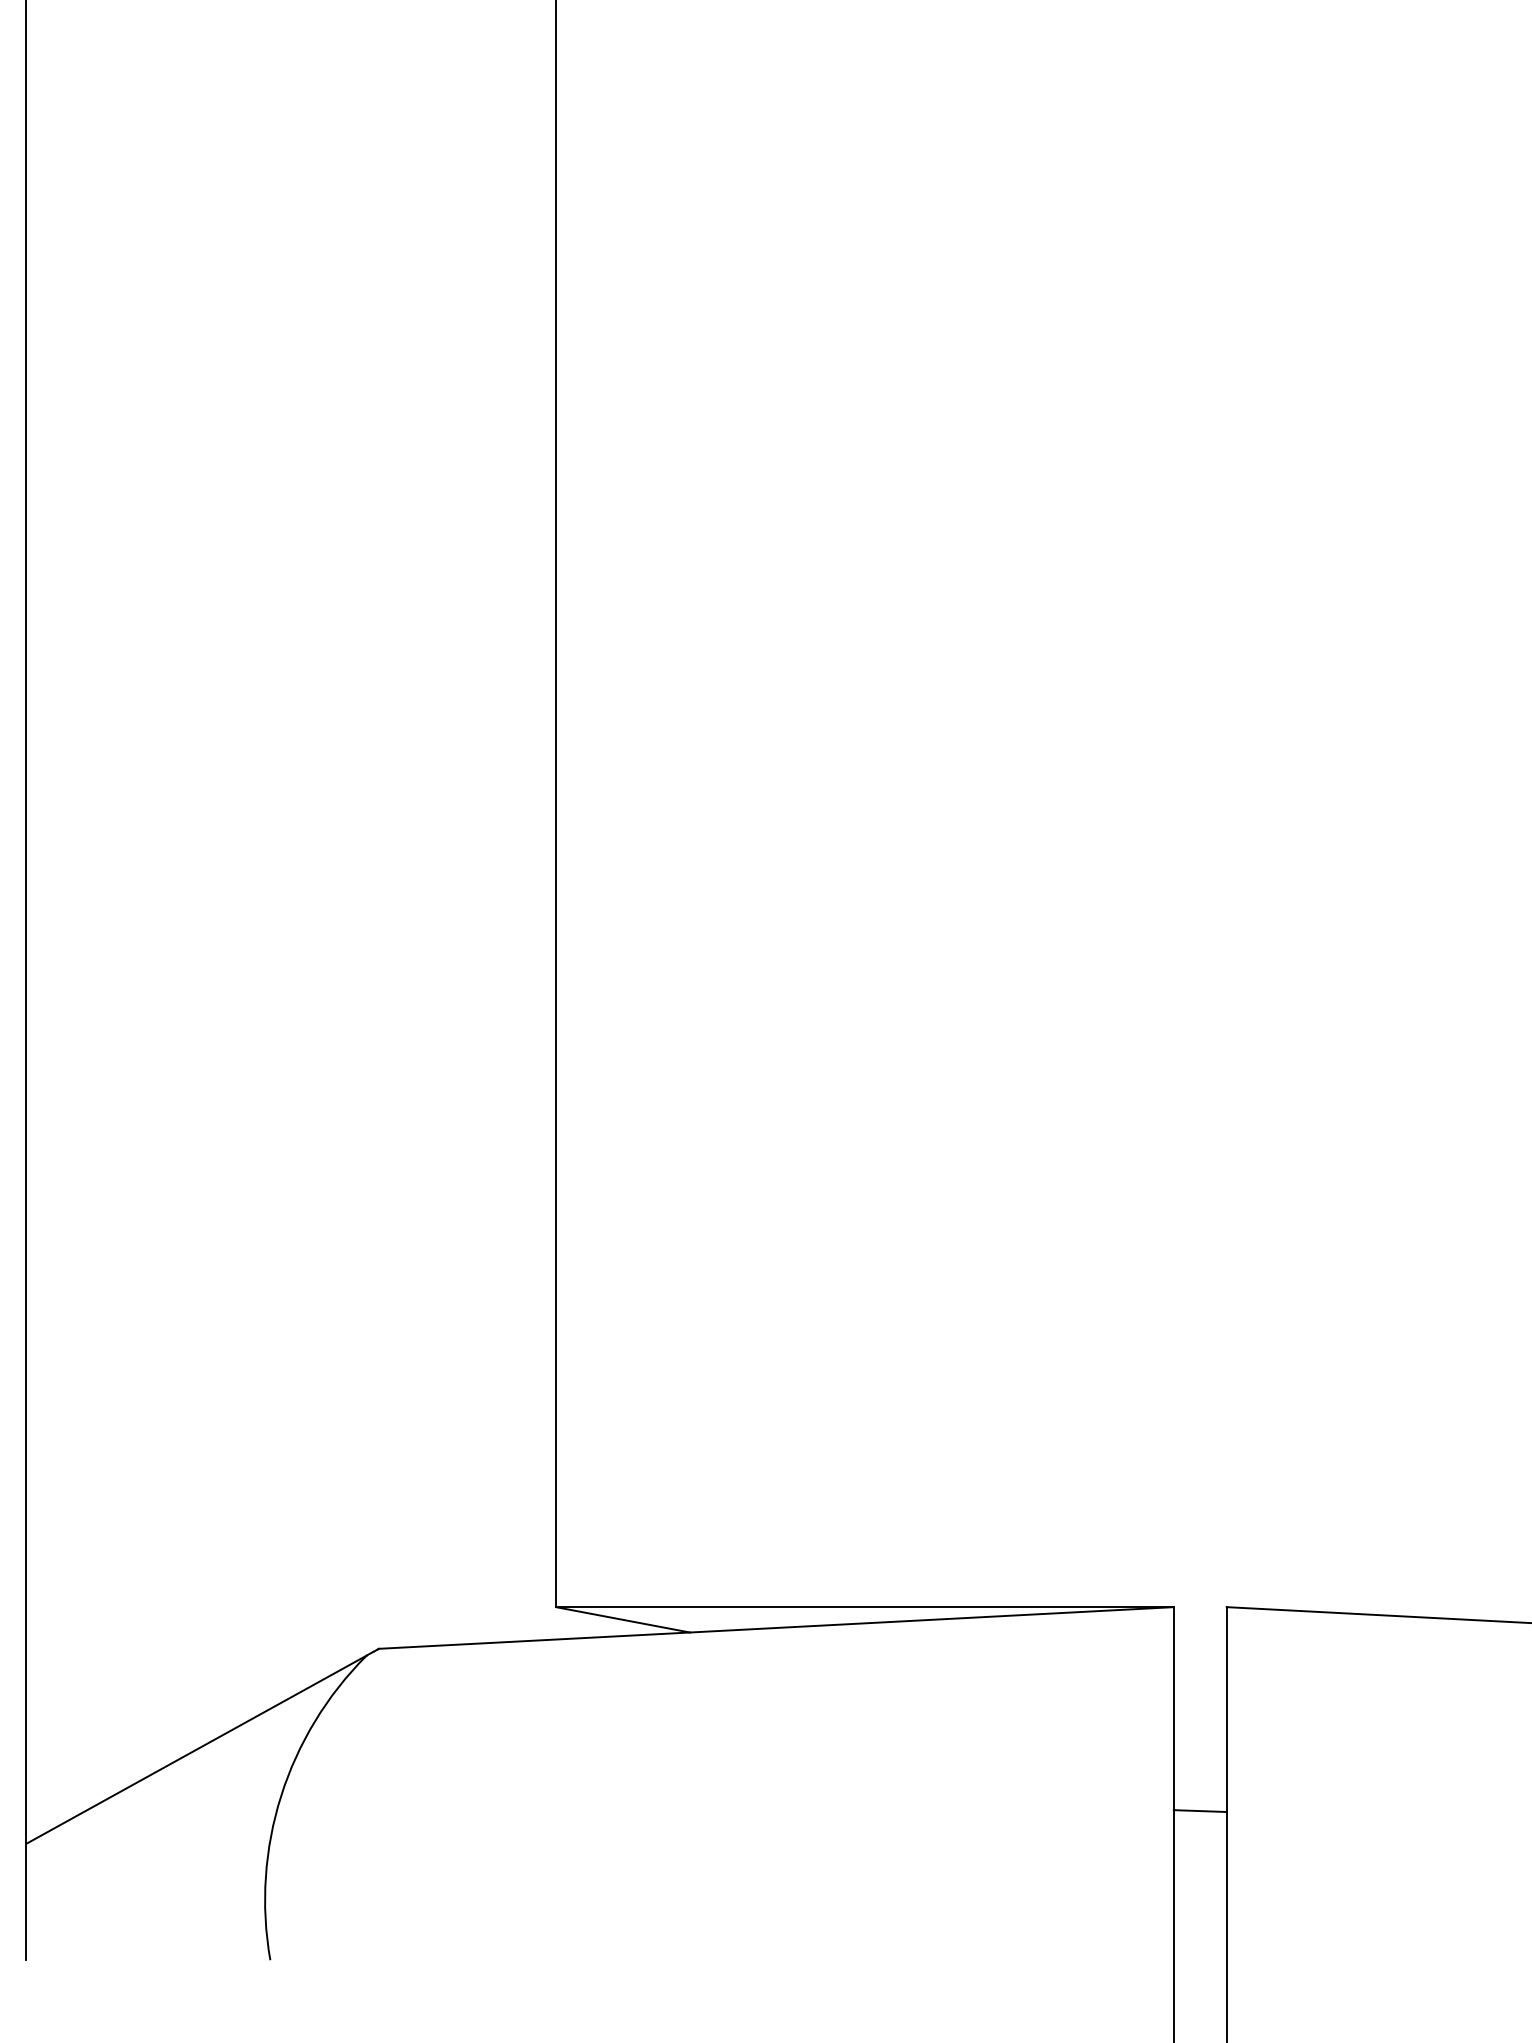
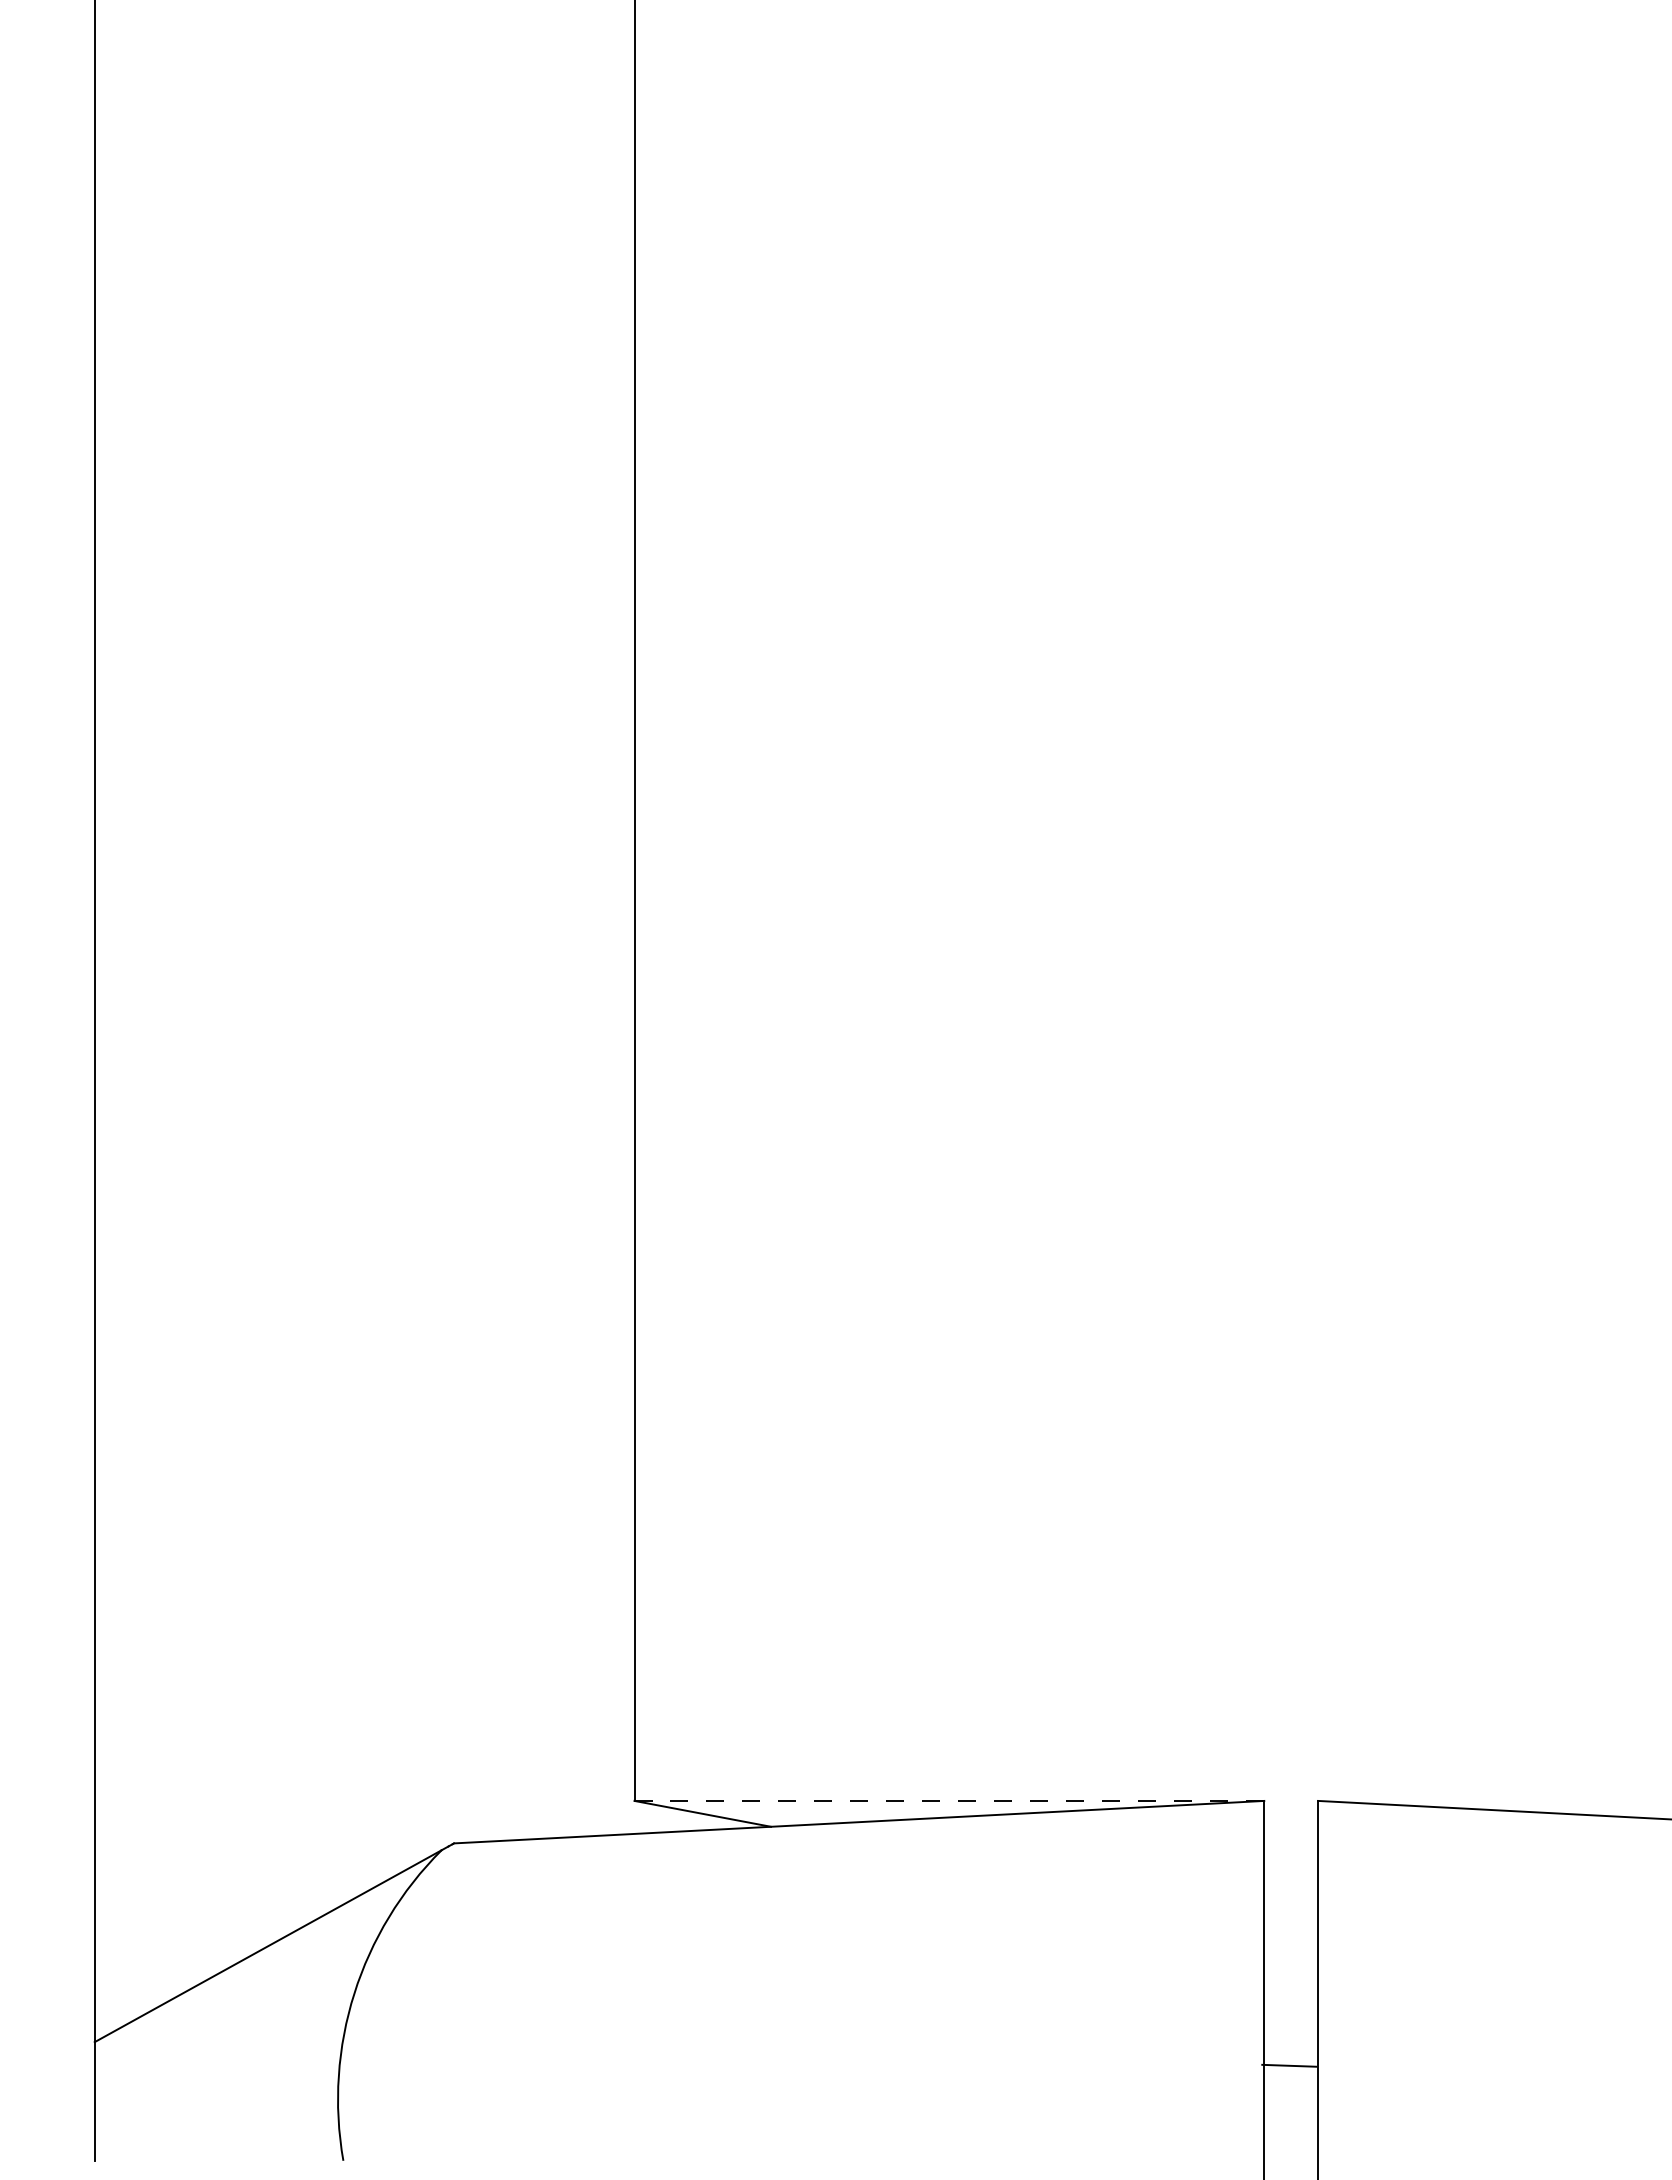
line: (865, 1606) -> (949, 1800), solid -> dashed
line: (1200, 1810) -> (1289, 2065), moved

